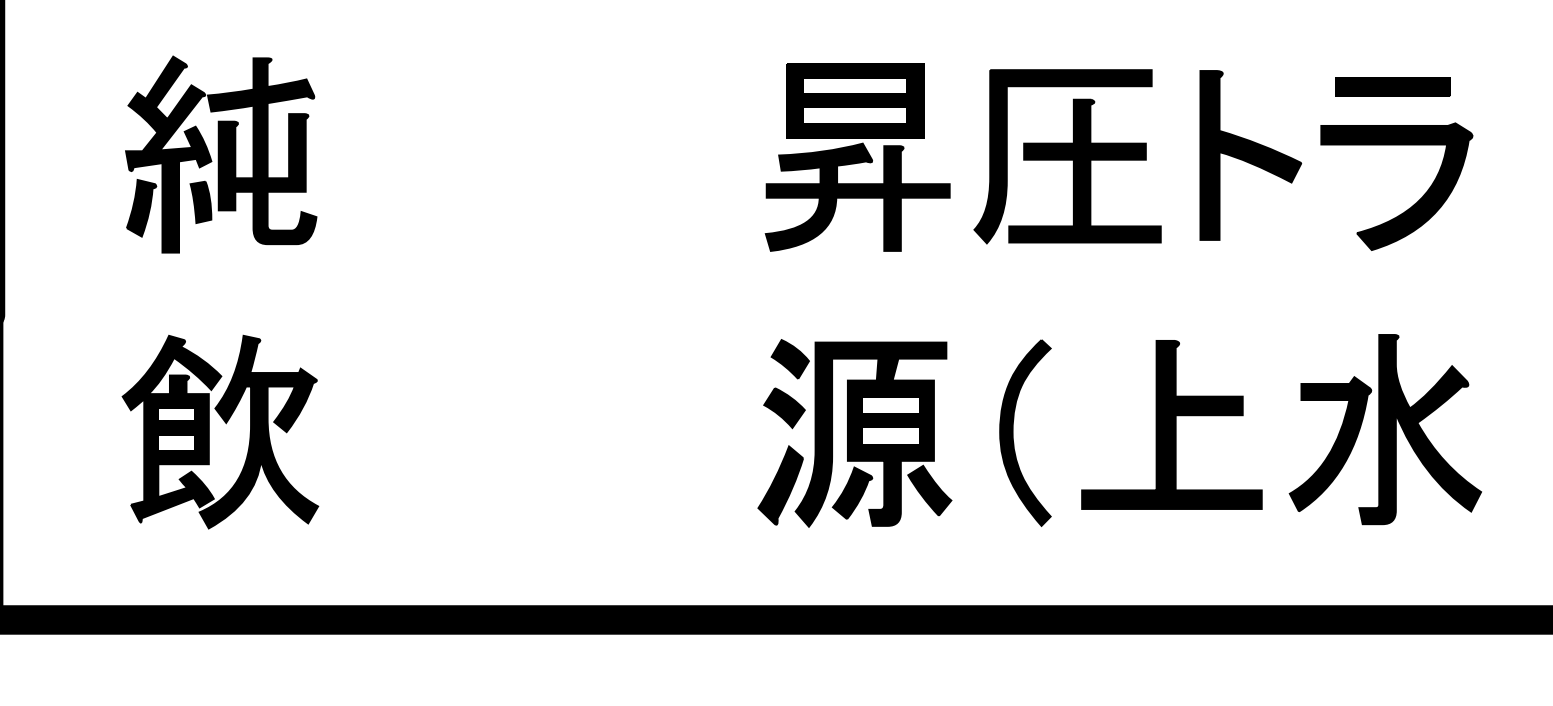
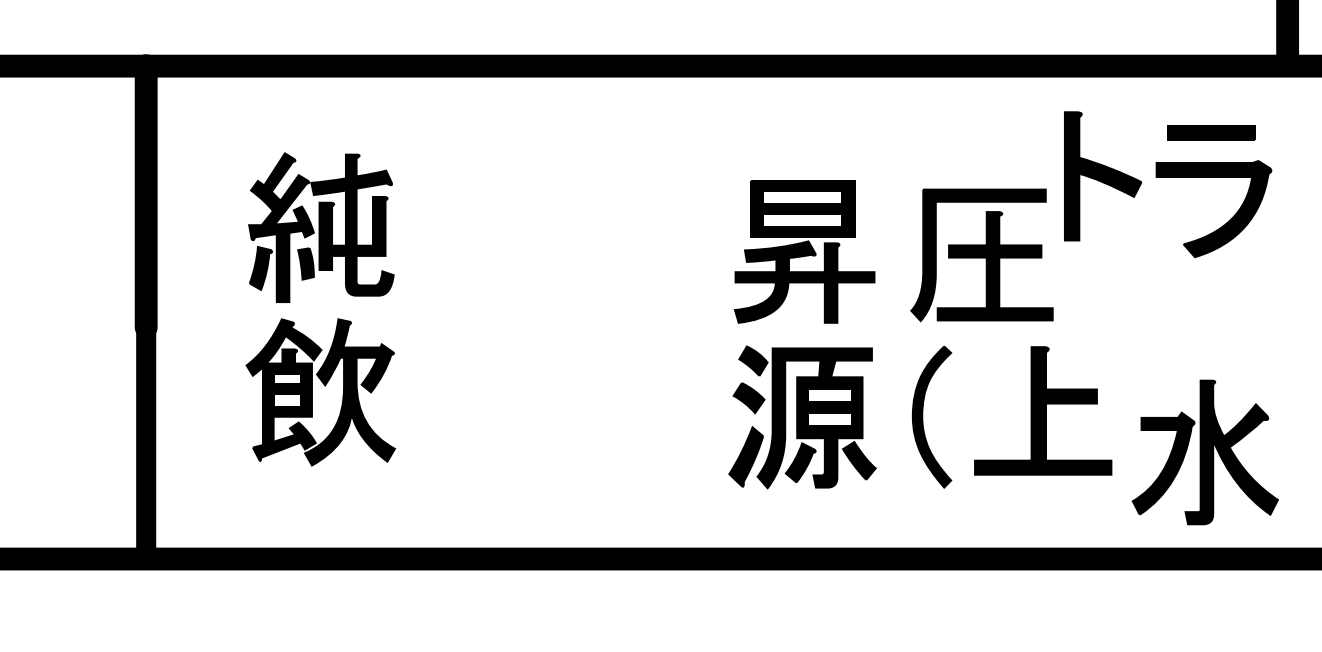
part: (1396, 145) -> (1213, 177), moved
part: (221, 154) -> (321, 227), moved
part: (1251, 155) -> (1103, 176), moved
part: (857, 156) -> (804, 251), moved
part: (1066, 156) -> (981, 255), moved
part: (225, 424) -> (324, 386), moved
part: (1384, 429) -> (1204, 452), moved

